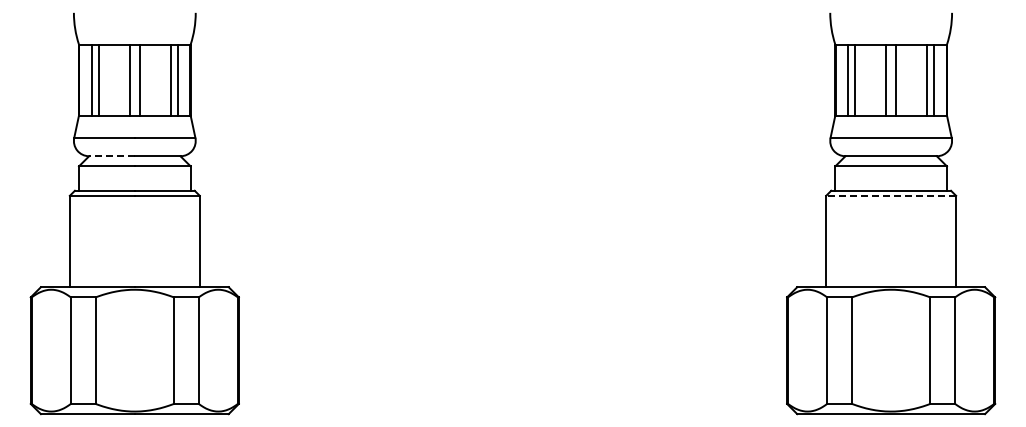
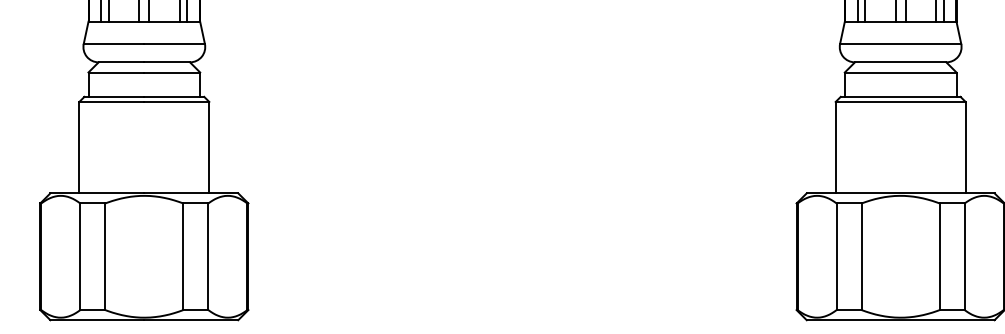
line: (111, 156) -> (121, 62), dashed -> solid
line: (891, 195) -> (901, 101), dashed -> solid

